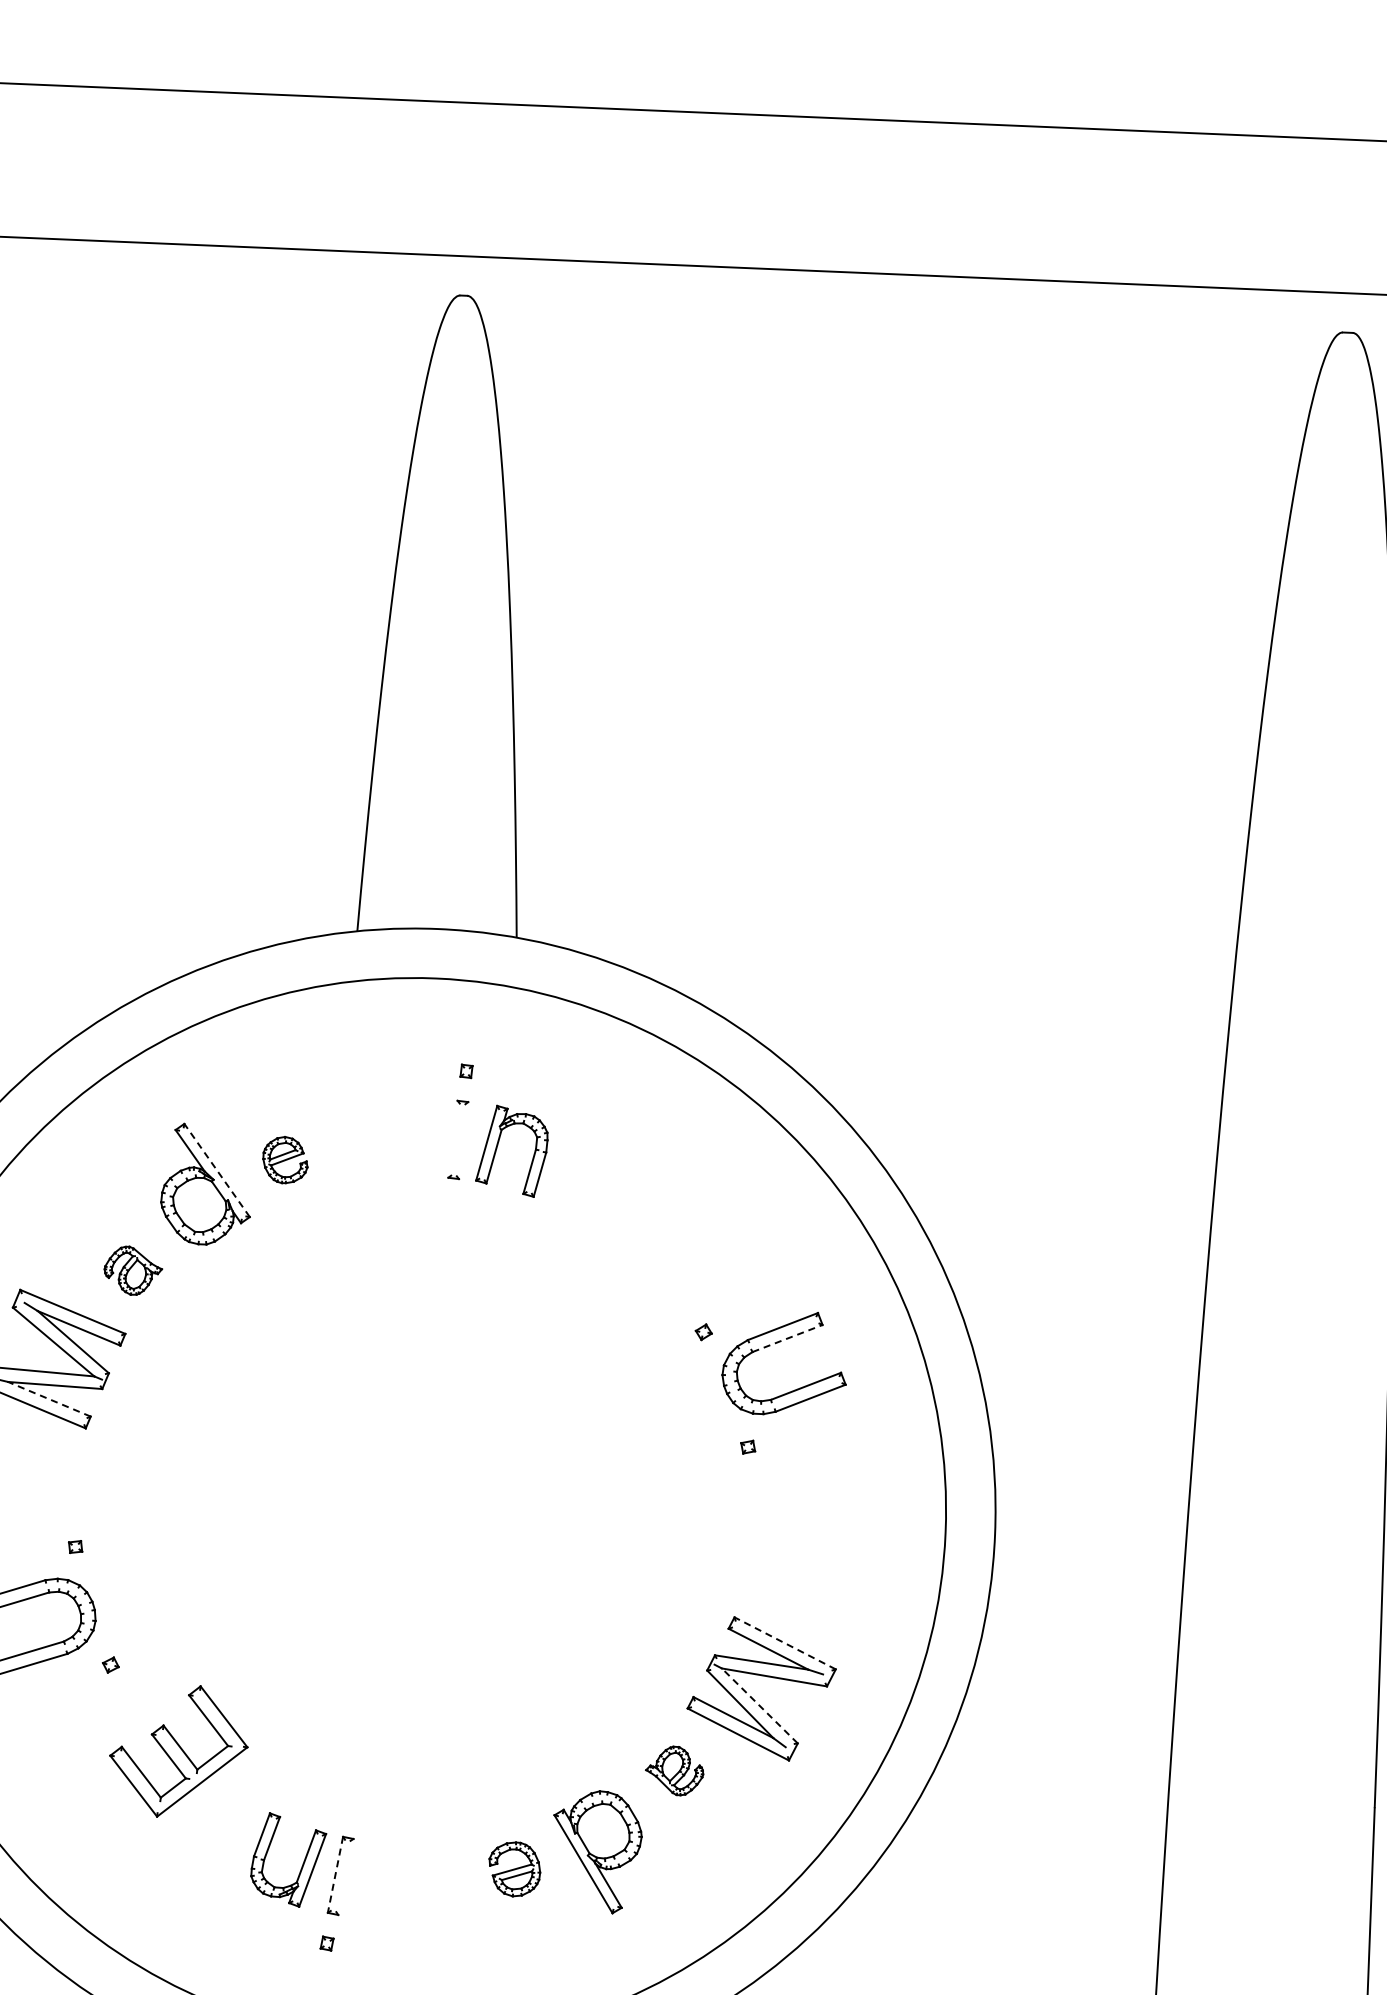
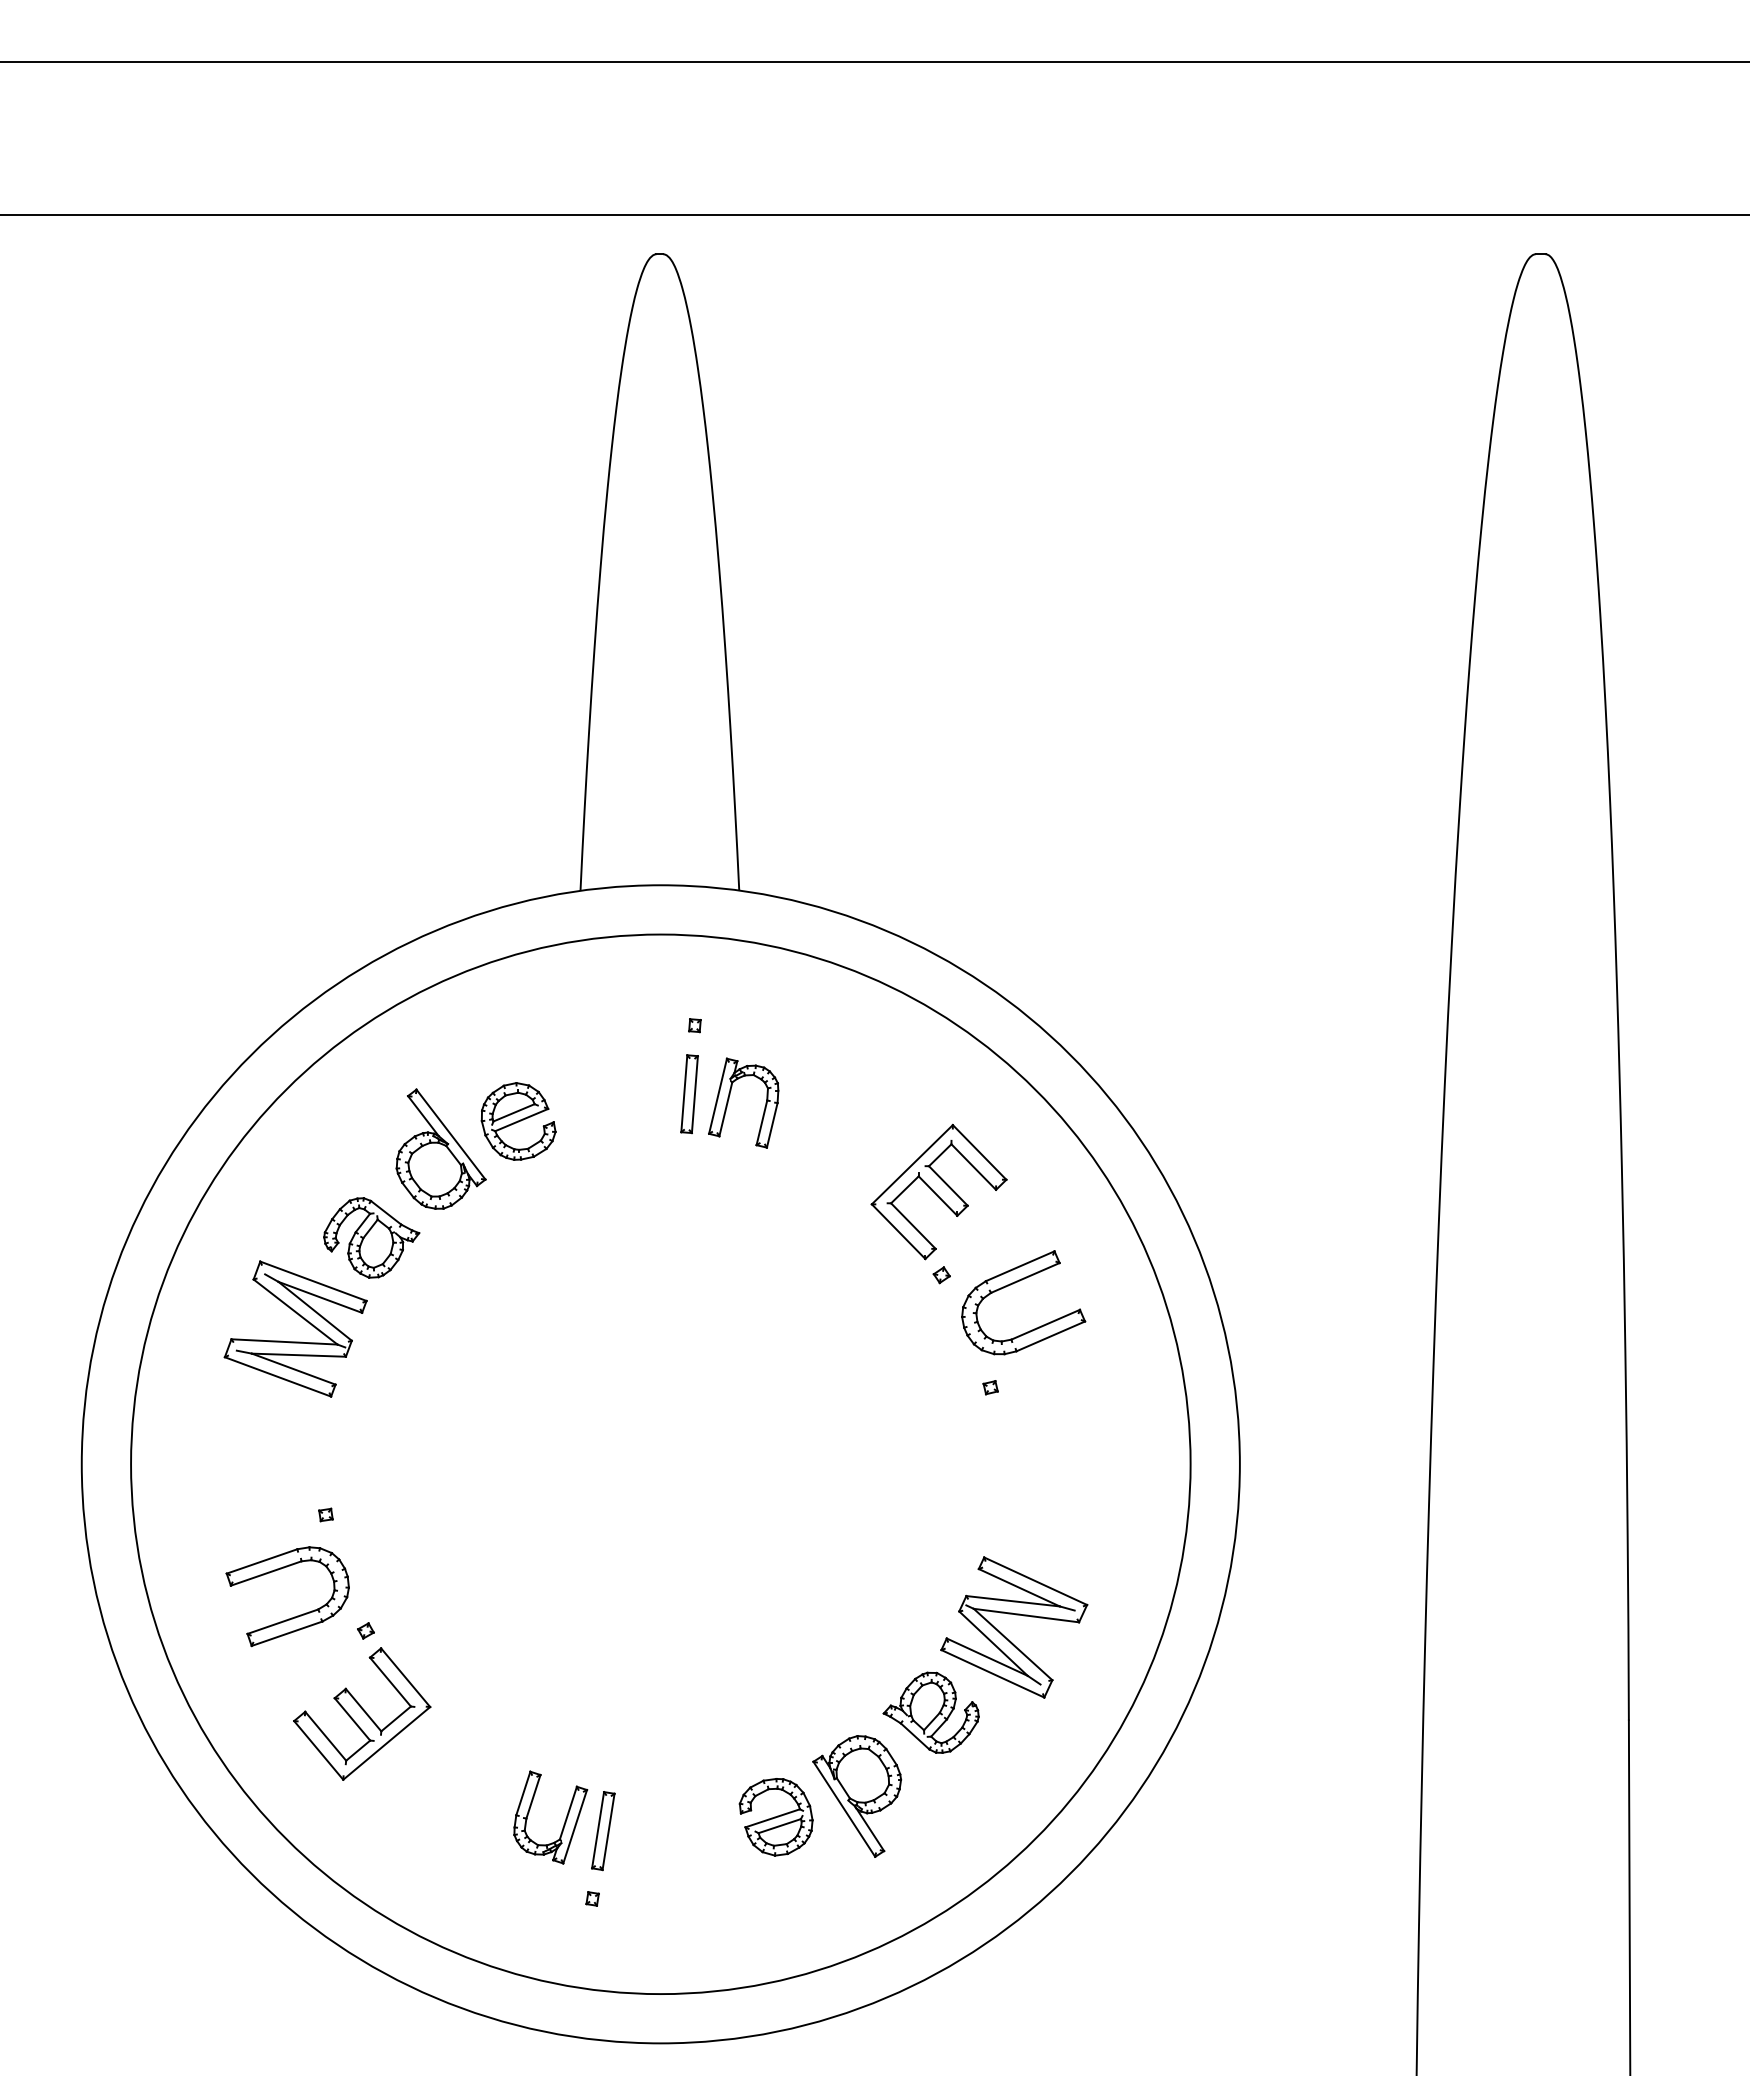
line: (453, 1139) -> (684, 1093), added
line: (463, 1140) -> (694, 1094), added
part: (285, 1160) -> (518, 1121), size x1.67
line: (217, 1170) -> (451, 1134), dashed -> solid
part: (704, 1248) -> (938, 1191), added
part: (132, 1270) -> (371, 1237), size x1.67
line: (787, 1338) -> (1025, 1277), dashed -> solid
line: (49, 1399) -> (293, 1369), dashed -> solid
line: (784, 1643) -> (1035, 1581), dashed -> solid
line: (759, 1705) -> (1012, 1644), dashed -> solid
part: (179, 1750) -> (362, 1713), moved
part: (674, 1770) -> (930, 1712), size x1.67
part: (514, 1869) -> (775, 1817), size x1.43
line: (335, 1875) -> (598, 1830), dashed -> solid
line: (345, 1876) -> (608, 1831), added

